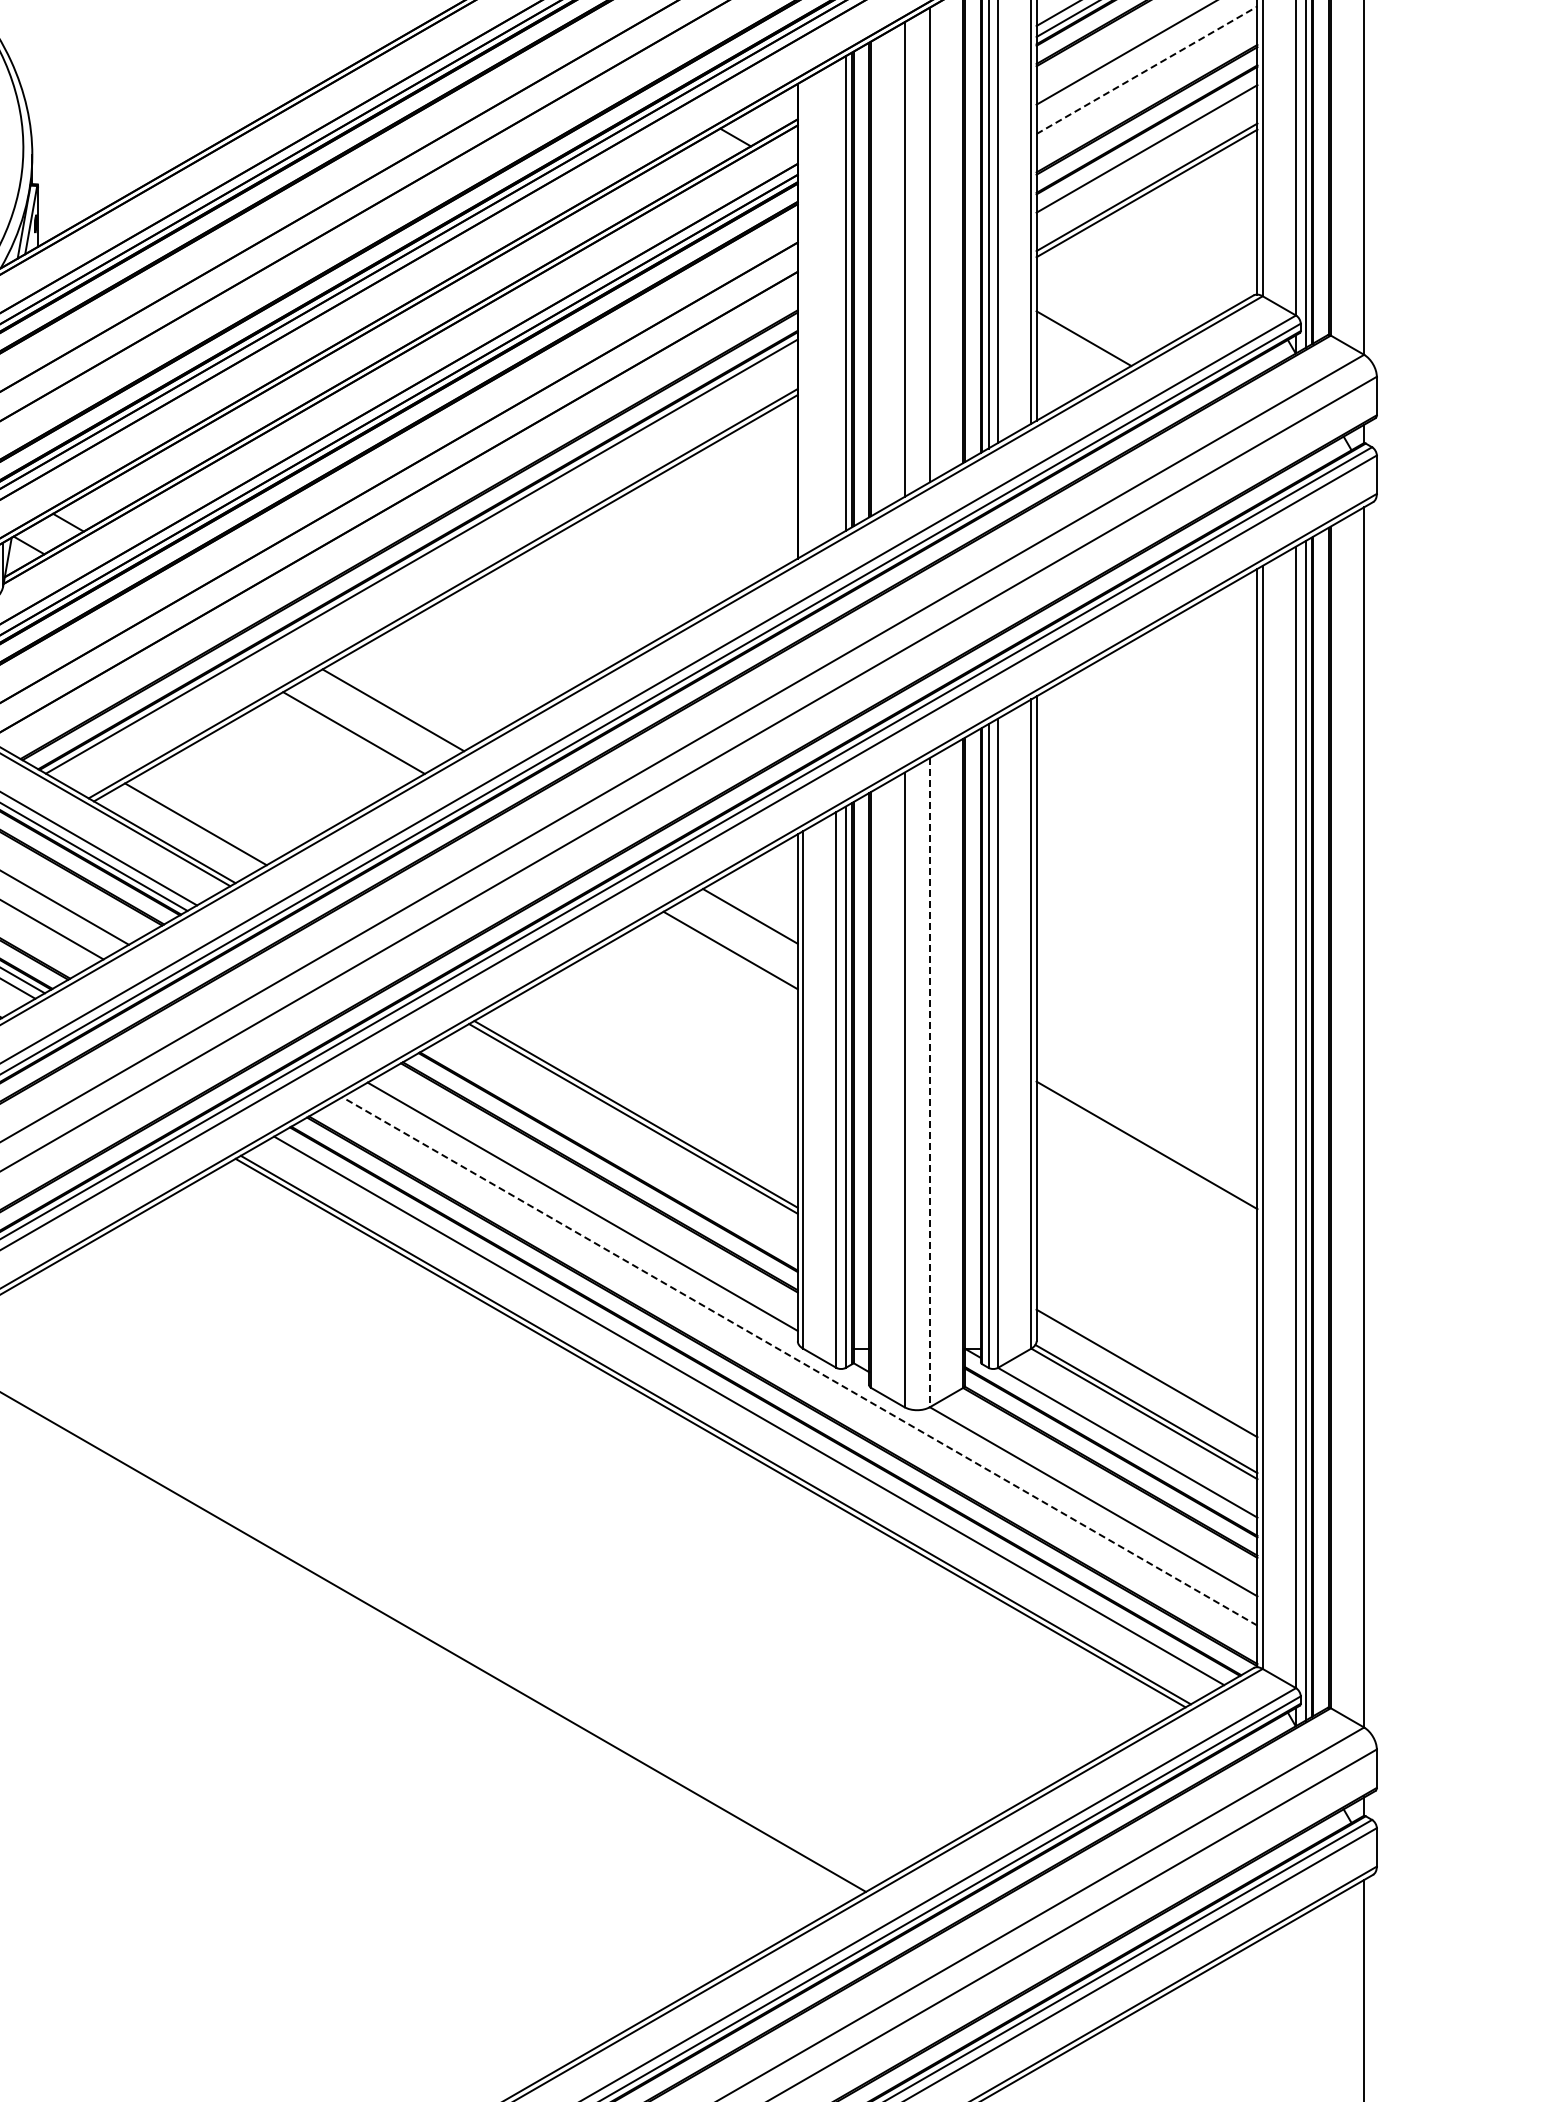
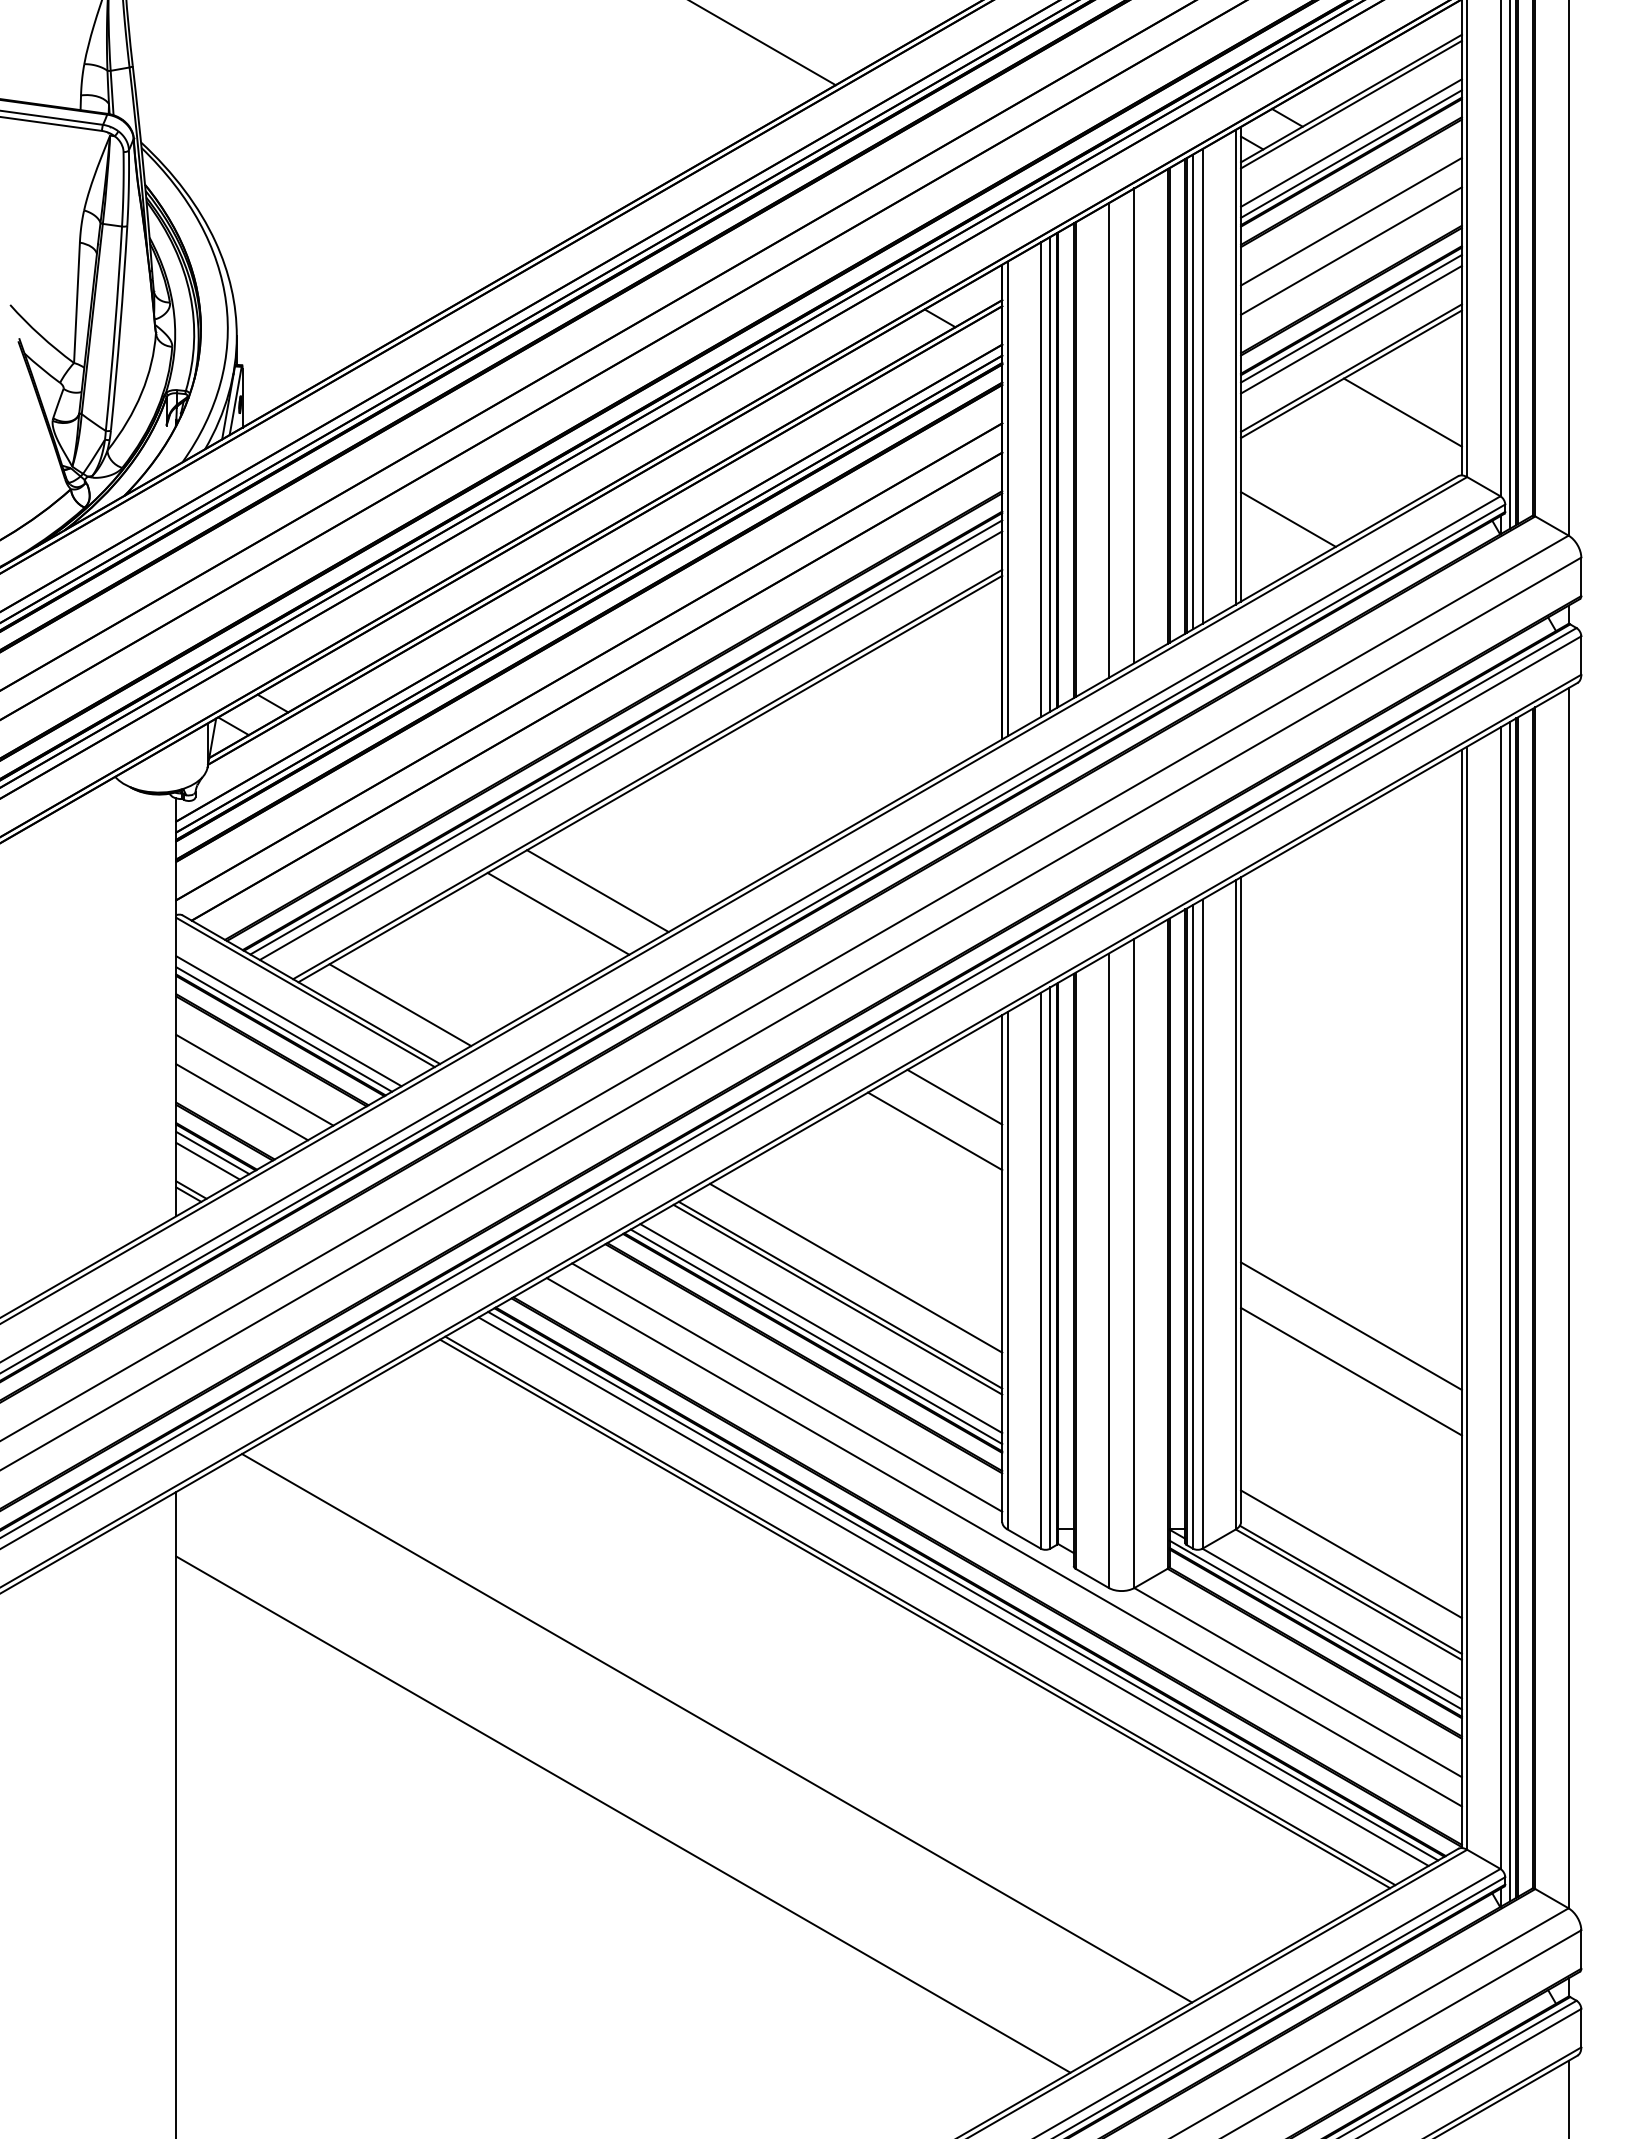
line: (1147, 70) -> (1351, 251), dashed -> solid
line: (1147, 137) -> (1351, 318), added
line: (1198, 231) -> (1402, 412), added
line: (836, 298) -> (1040, 479), added
line: (803, 317) -> (1007, 498), added
line: (426, 564) -> (630, 745), added
line: (930, 1082) -> (1134, 1263), dashed -> solid
line: (651, 1086) -> (855, 1267), added
line: (617, 1147) -> (821, 1328), added
line: (612, 1155) -> (816, 1336), added
line: (1147, 1190) -> (1351, 1371), added
line: (799, 1361) -> (1003, 1542), dashed -> solid
line: (759, 1404) -> (963, 1585), added
line: (1111, 1443) -> (1315, 1624), added
line: (513, 1547) -> (717, 1728), added

